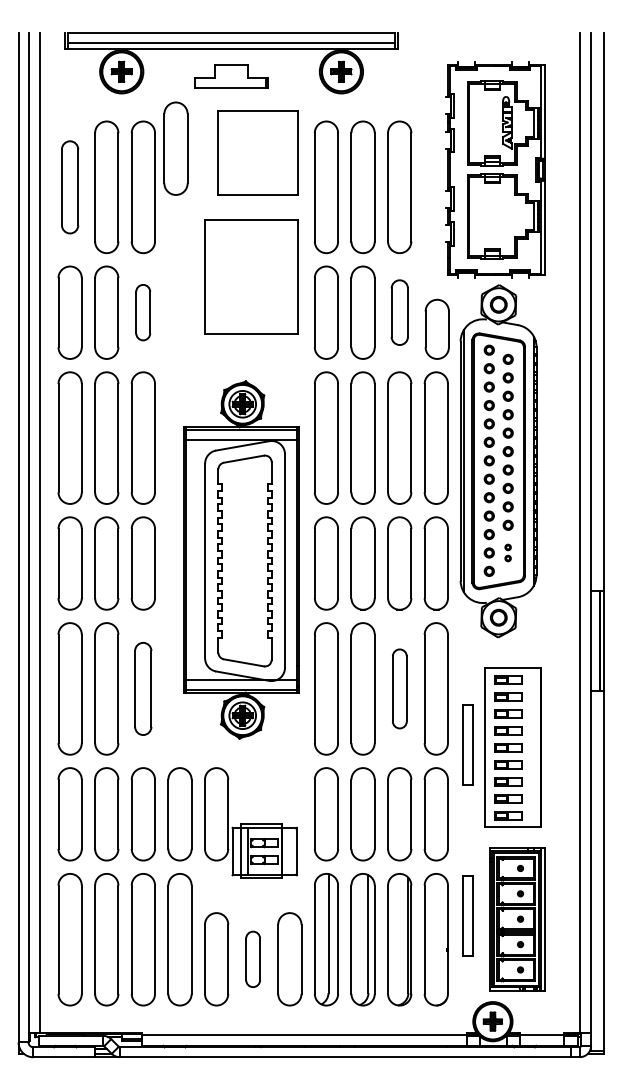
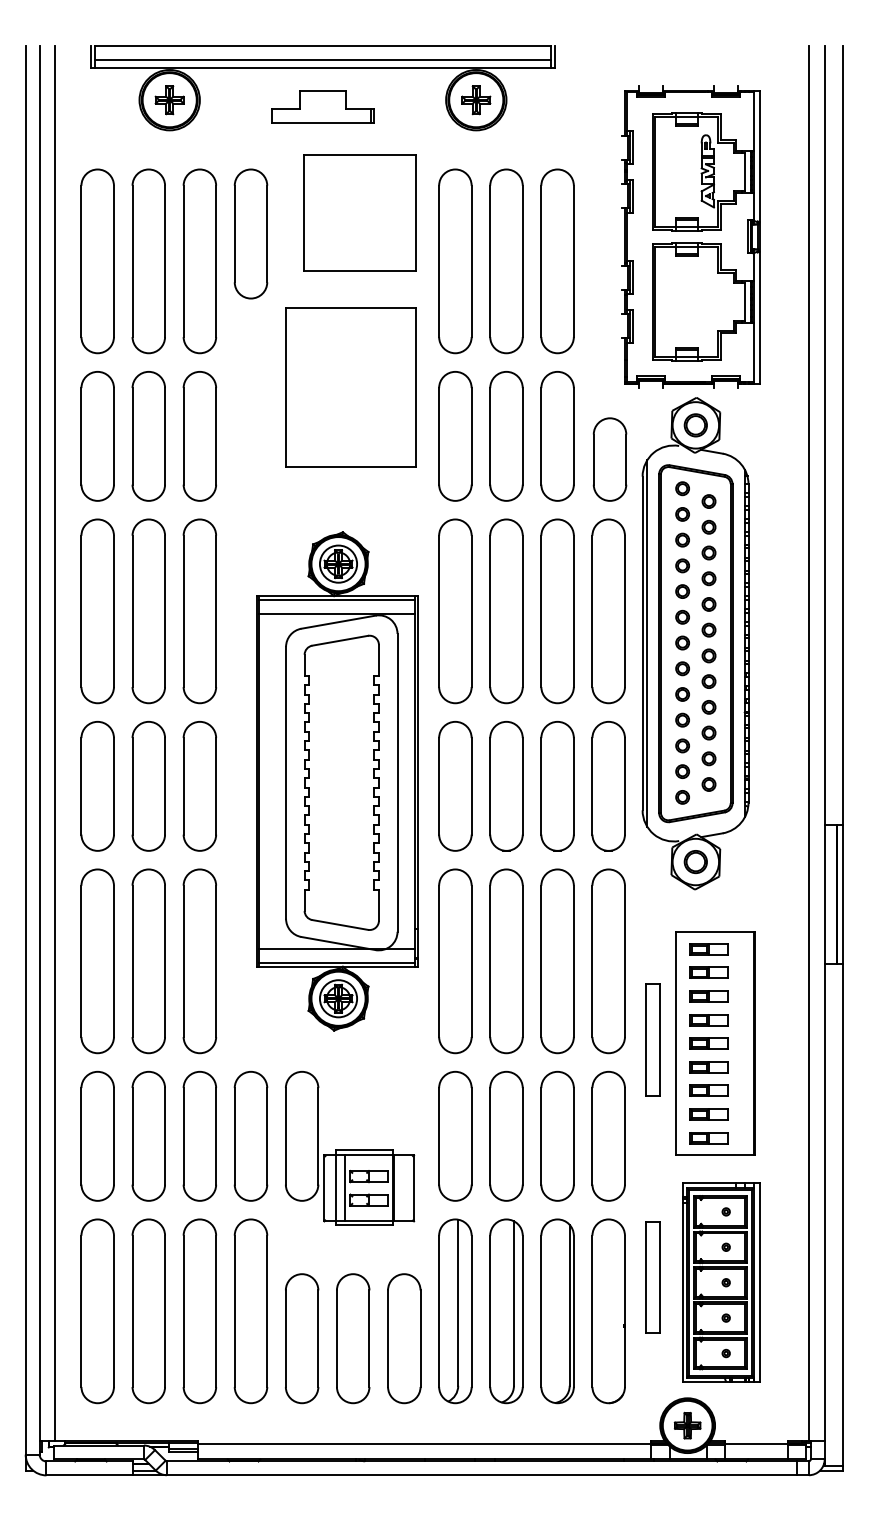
part: (175, 148) -> (250, 233), moved
part: (69, 187) -> (96, 261), size x1.43
part: (142, 312) -> (198, 436), size x1.67
part: (399, 312) -> (557, 436), size x1.43
part: (507, 552) -> (708, 770), size x1.67
part: (142, 688) -> (198, 960), size x1.43
part: (399, 688) -> (557, 960), size x1.67
part: (252, 959) -> (352, 1338), size x1.67

